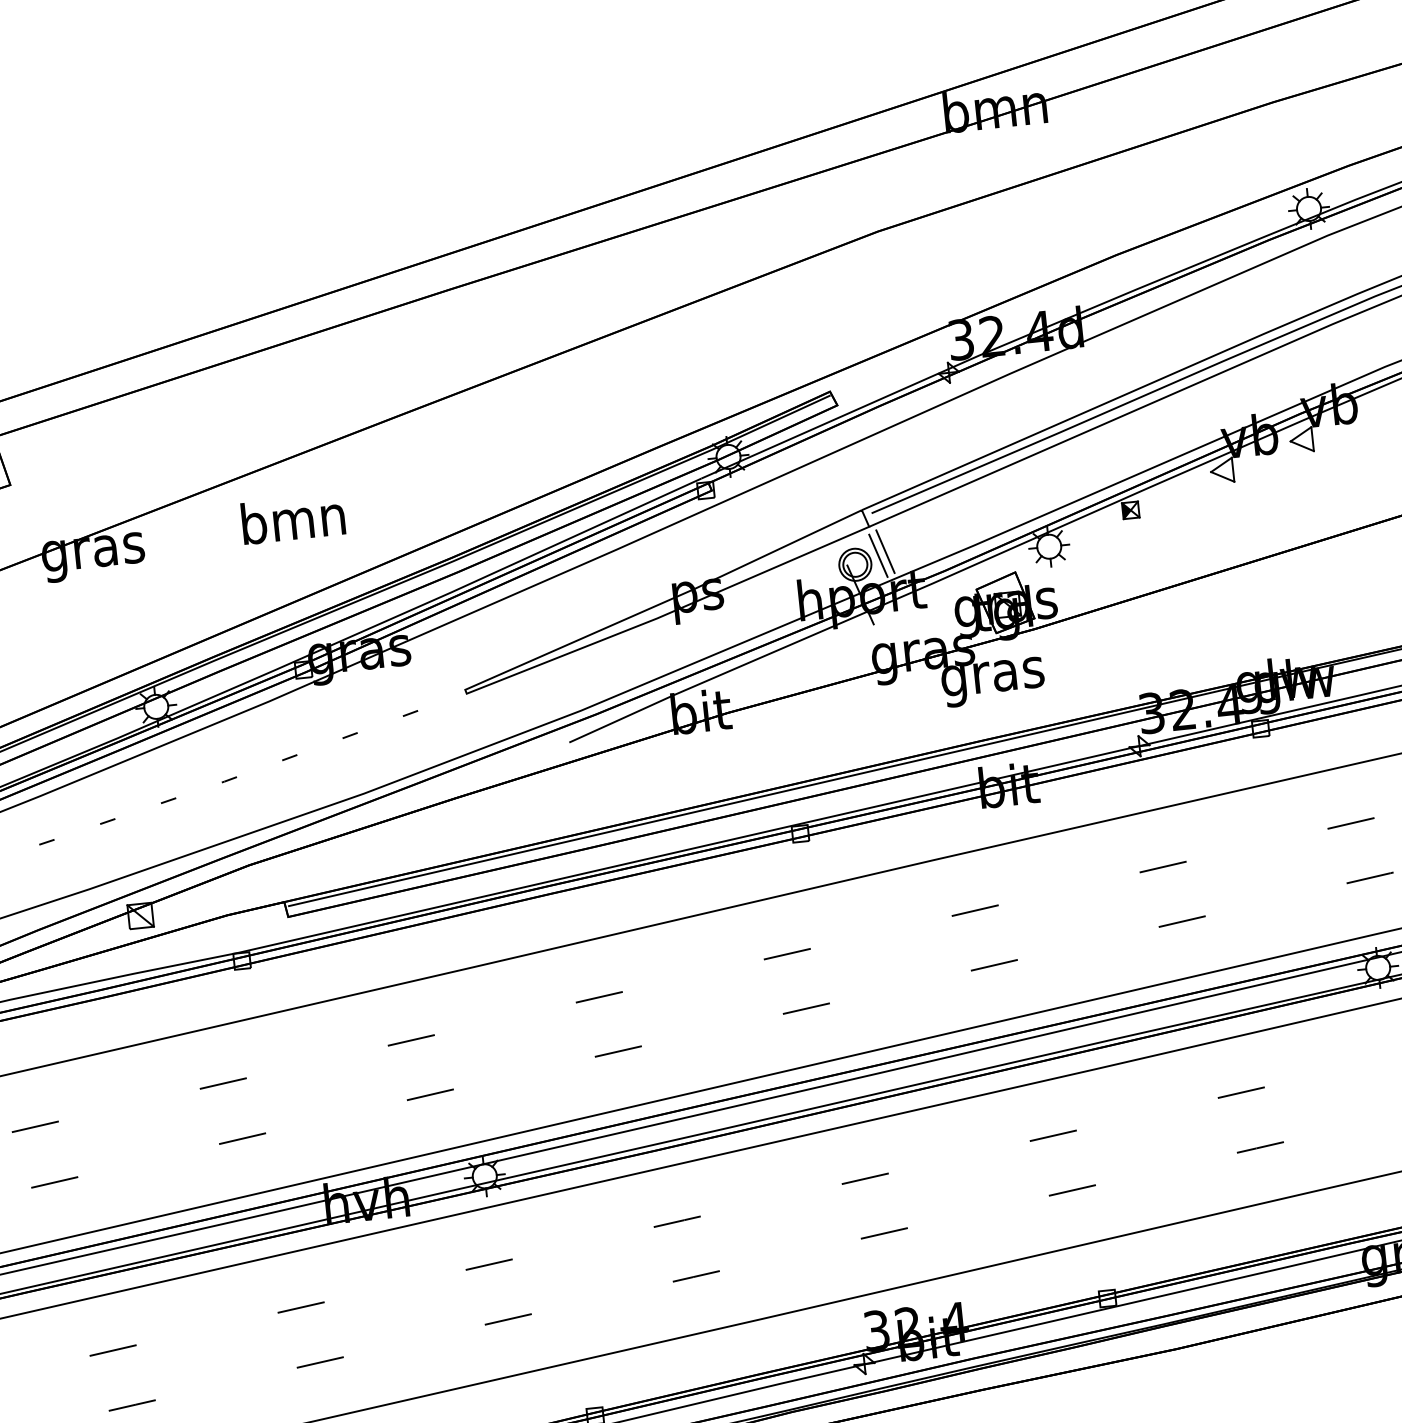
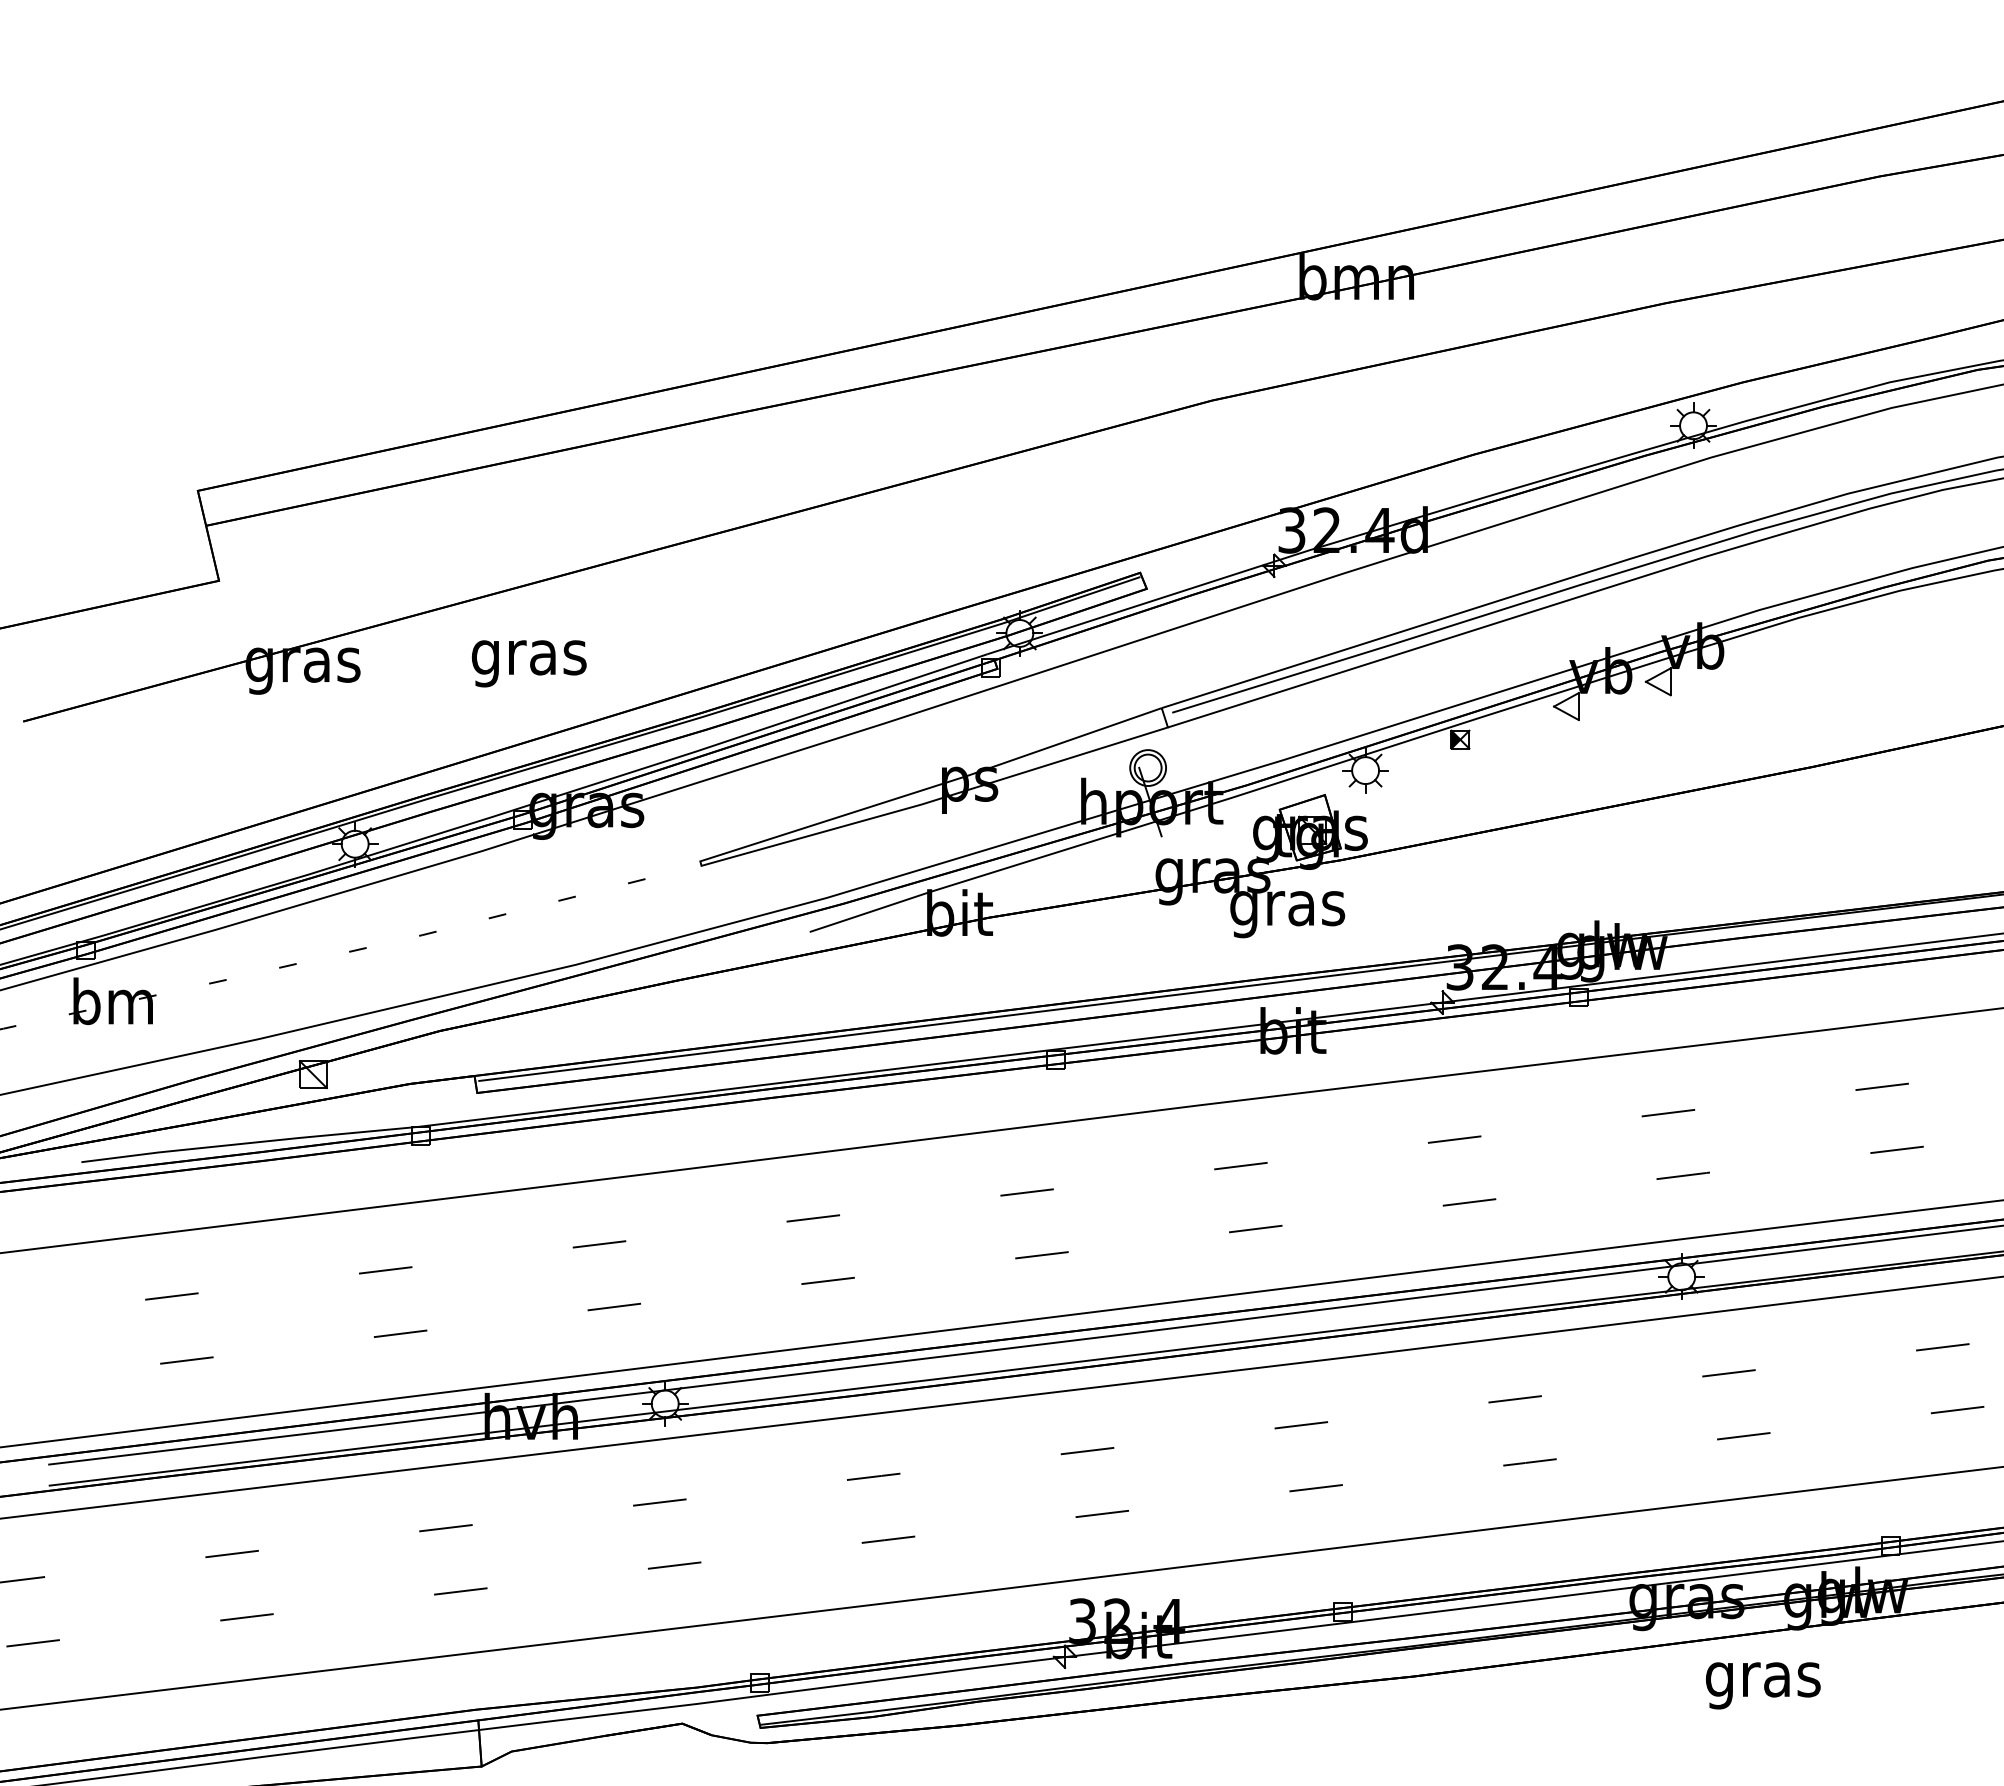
text: (293, 524) -> (528, 657), bmn -> gras
line: (885, 552) -> (1183, 757), removed
line: (878, 555) -> (1174, 760), removed

